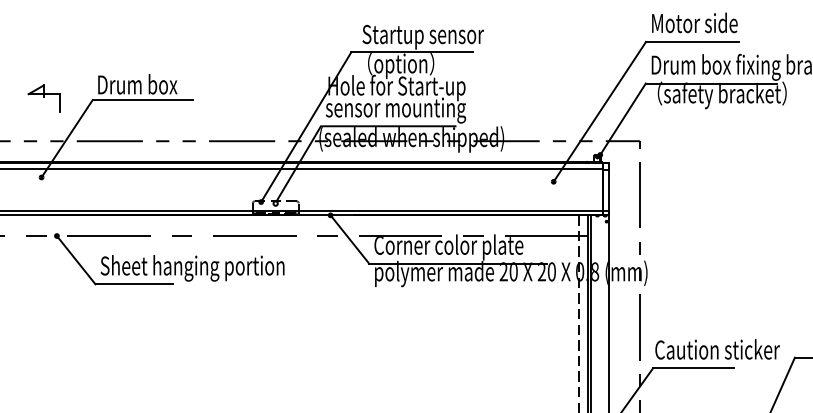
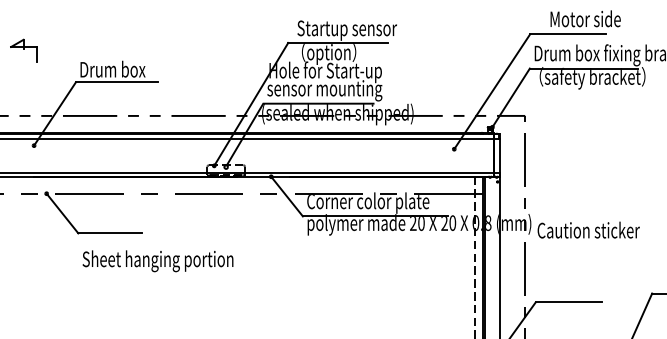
text: (694, 22) -> (585, 18), moved
part: (43, 98) -> (23, 50), moved
text: (192, 268) -> (157, 261), moved
text: (717, 349) -> (588, 230), moved

